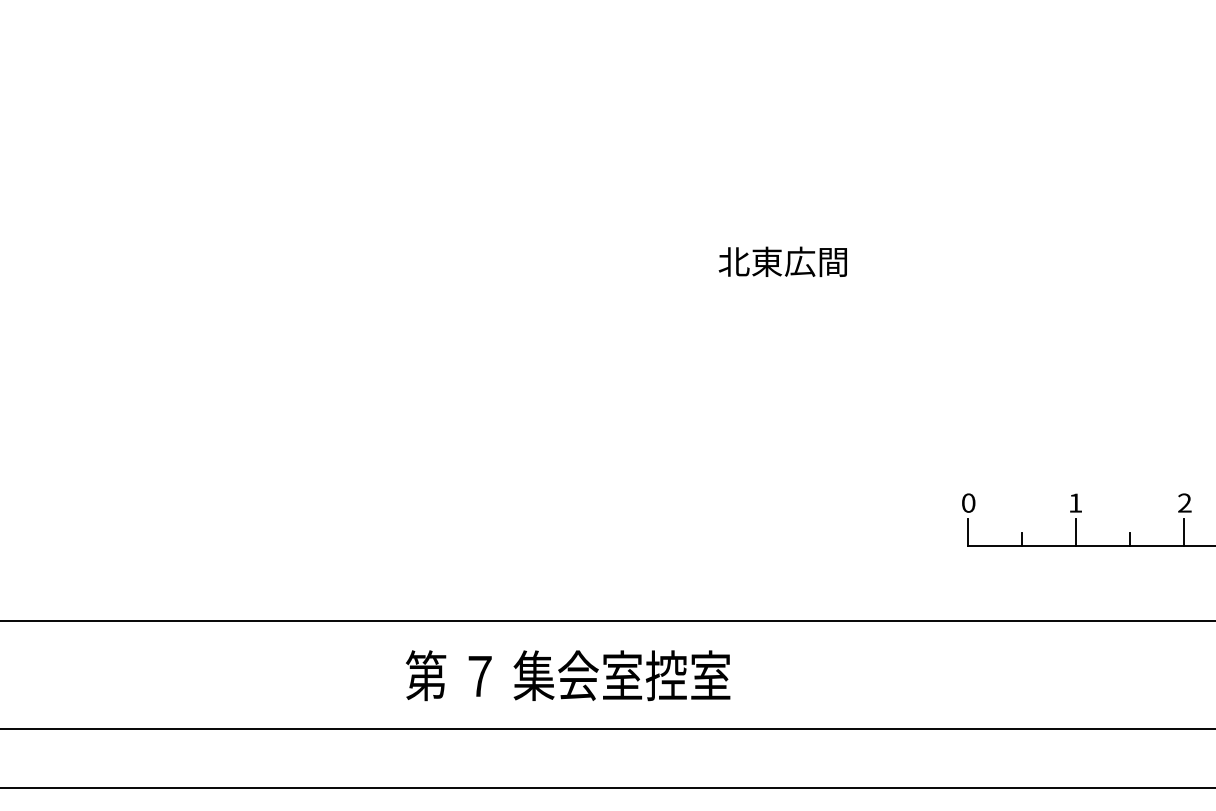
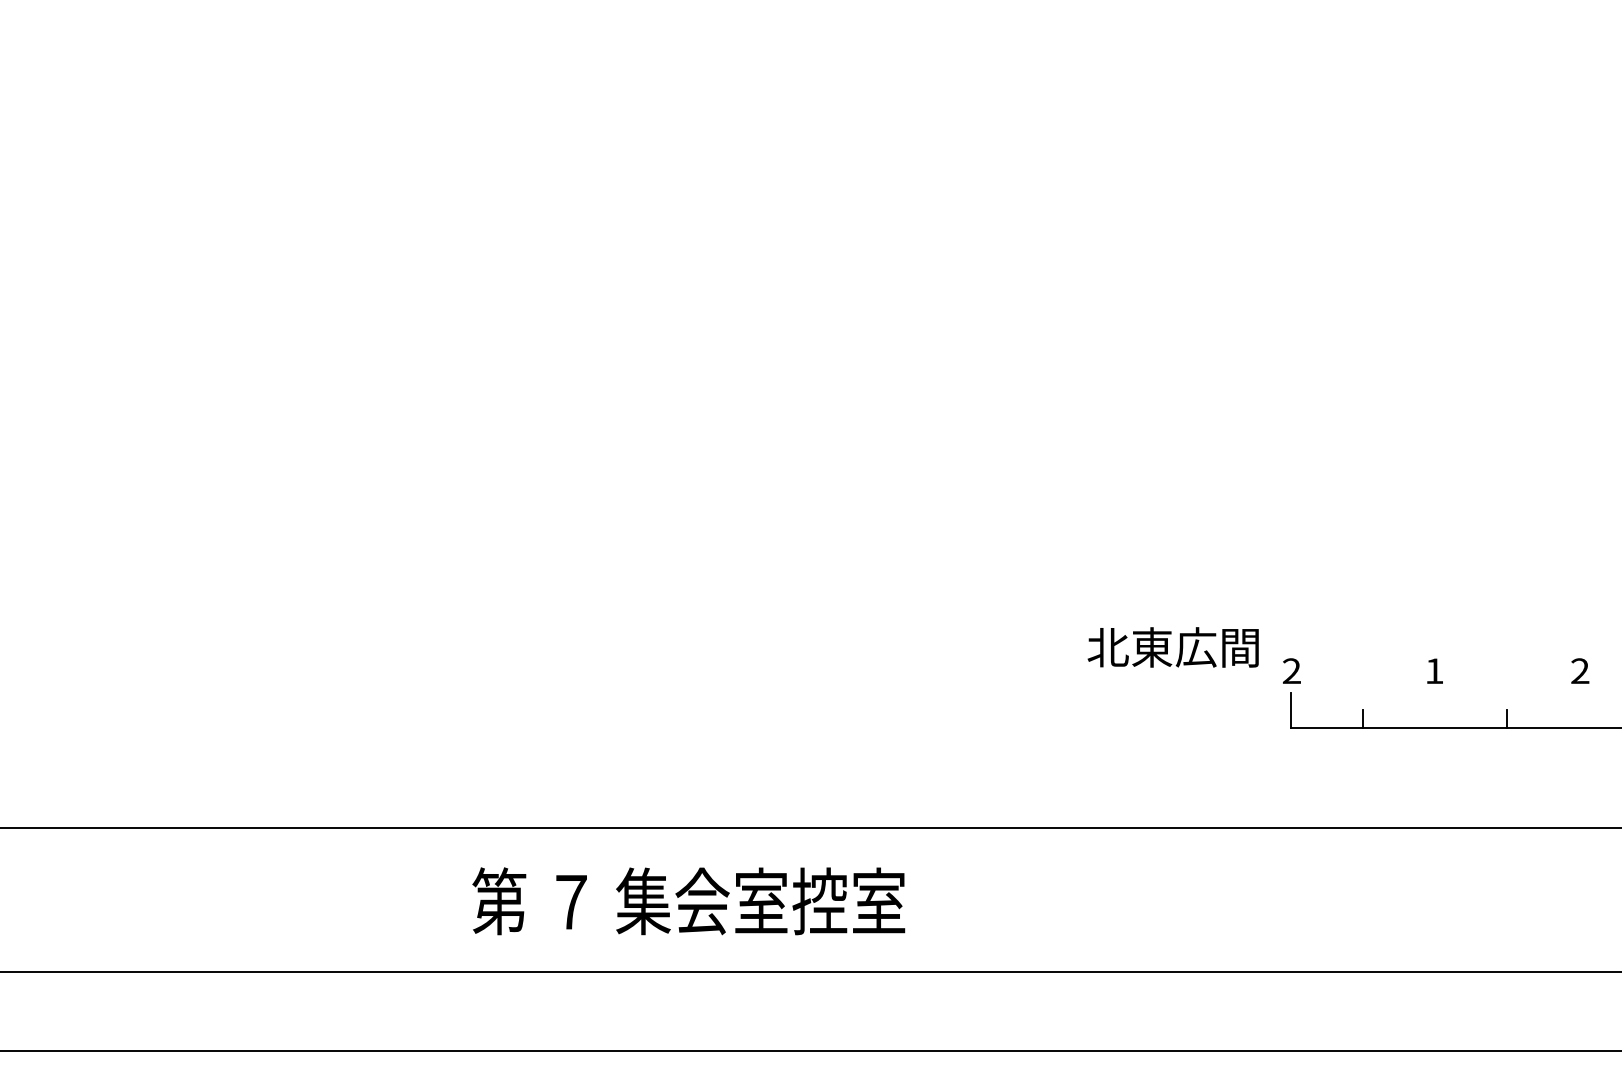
text: (782, 261) -> (1172, 647), moved
text: (968, 503) -> (1291, 671), 0 -> 2
line: (1076, 532) -> (1435, 710), removed
line: (1183, 532) -> (1578, 710), removed
text: (567, 675) -> (688, 901), moved

